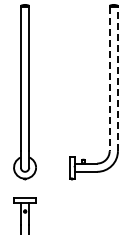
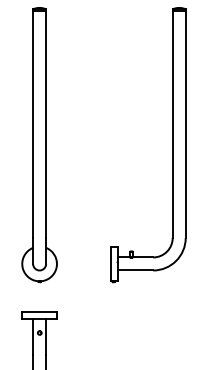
line: (117, 78) -> (185, 123), dashed -> solid
line: (109, 79) -> (172, 125), dashed -> solid

